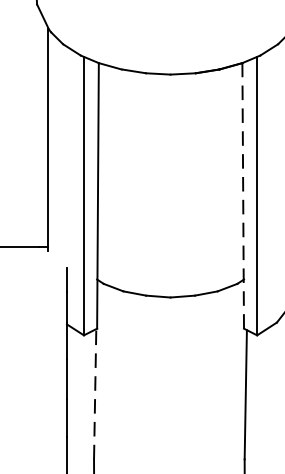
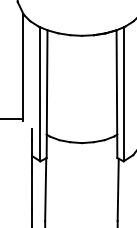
line: (242, 196) -> (116, 94), dashed -> solid
line: (94, 393) -> (45, 189), dashed -> solid

